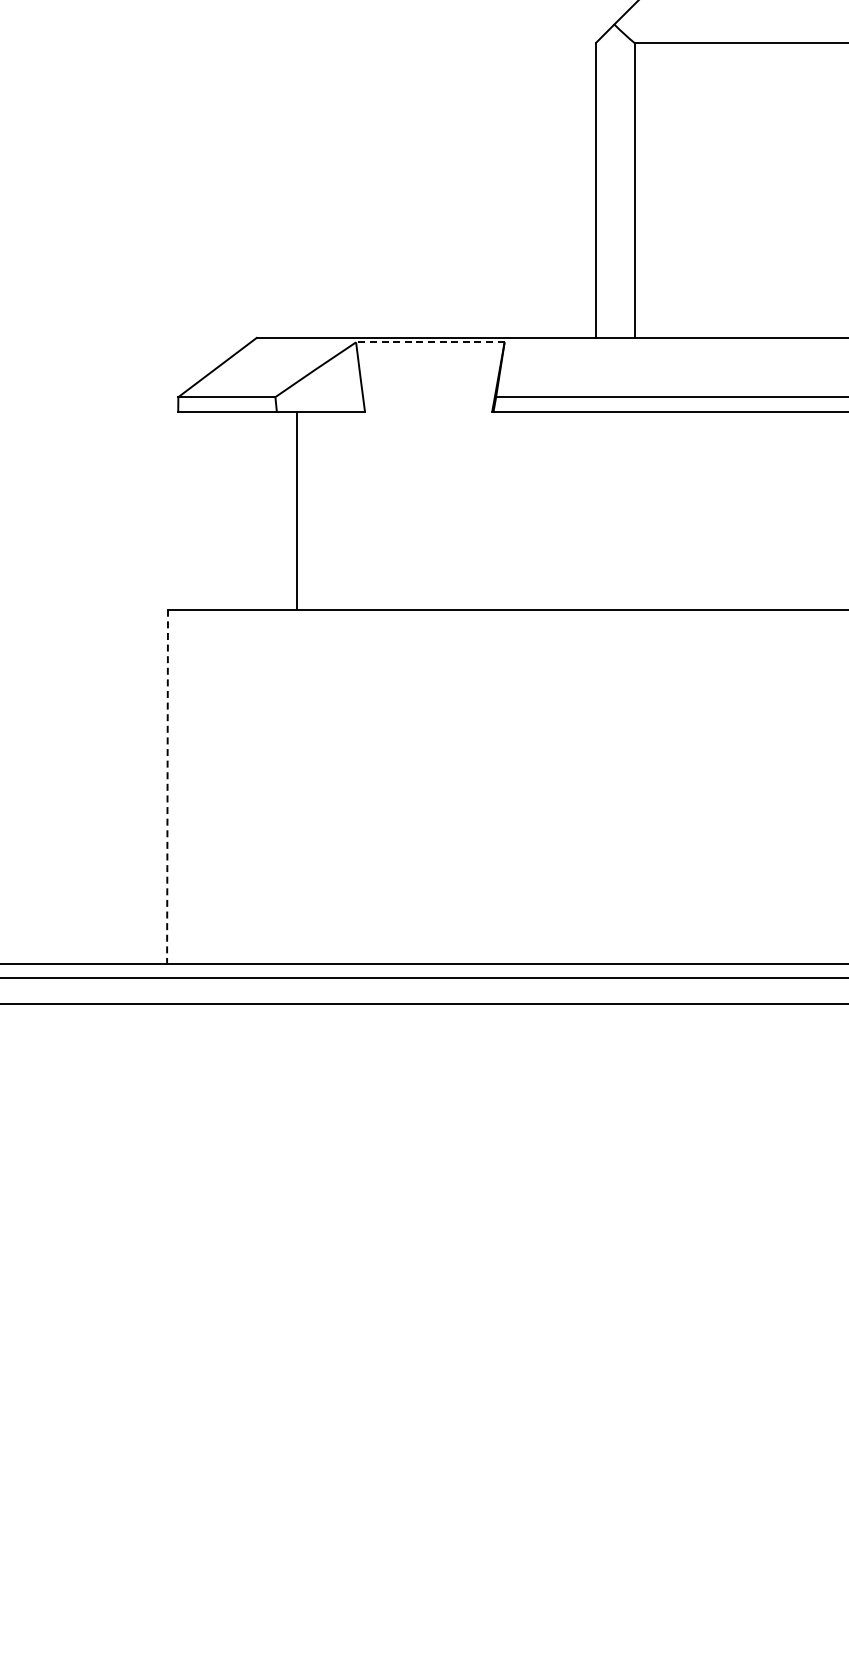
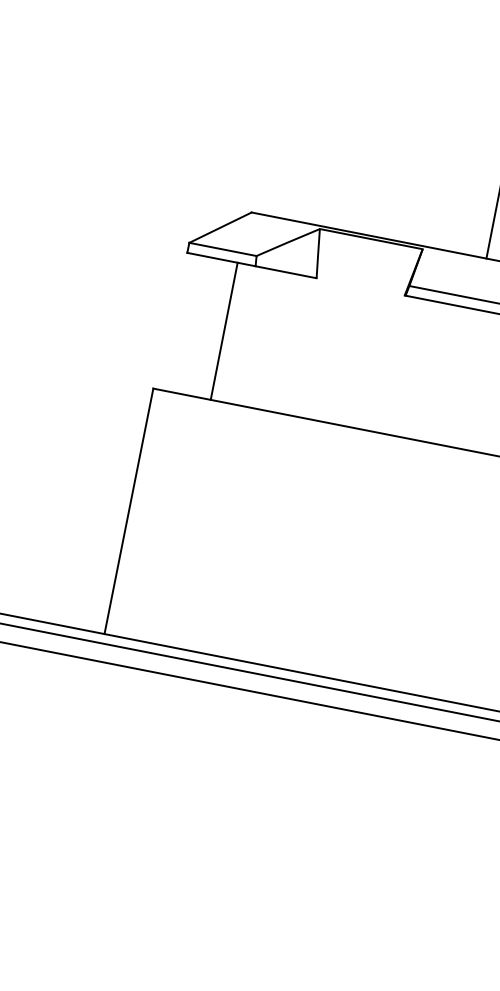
line: (429, 342) -> (370, 239), dashed -> solid
line: (296, 510) -> (223, 331), moved
line: (167, 787) -> (128, 511), dashed -> solid

